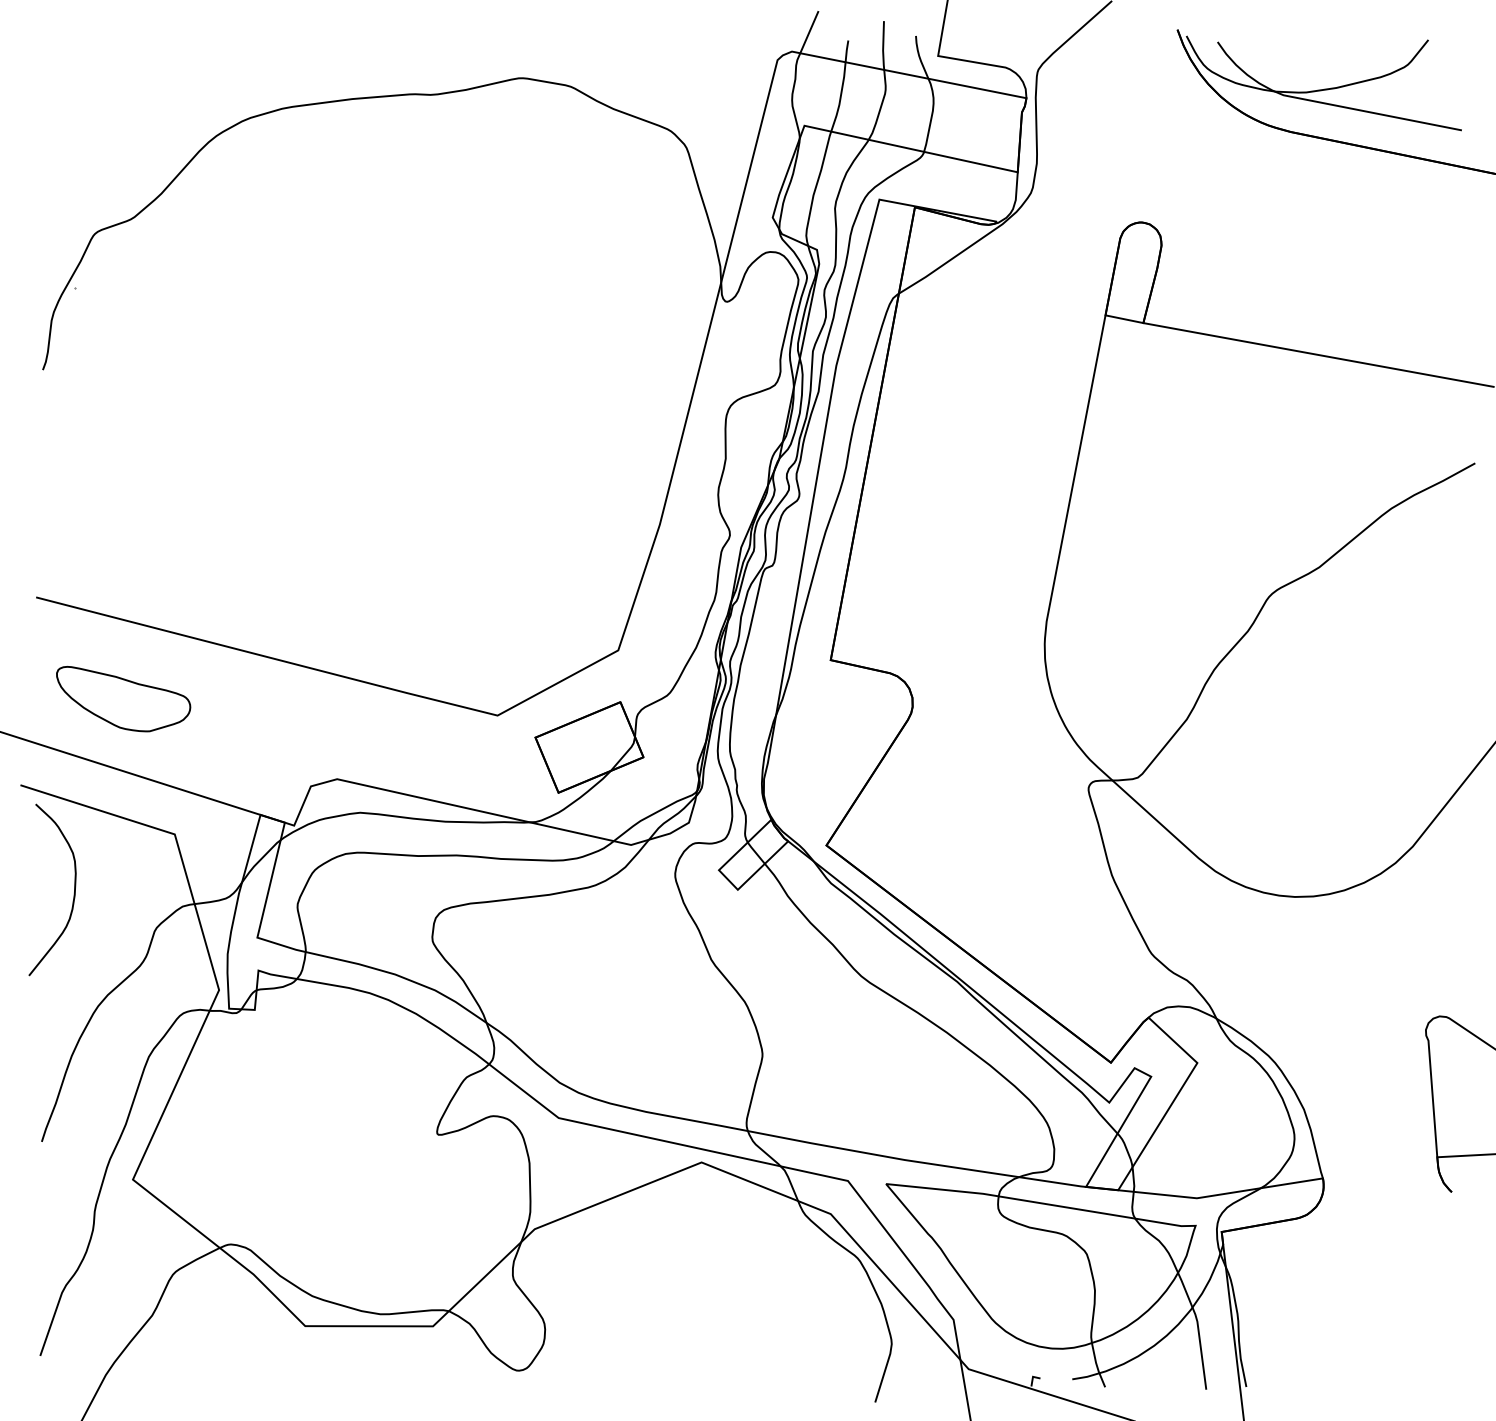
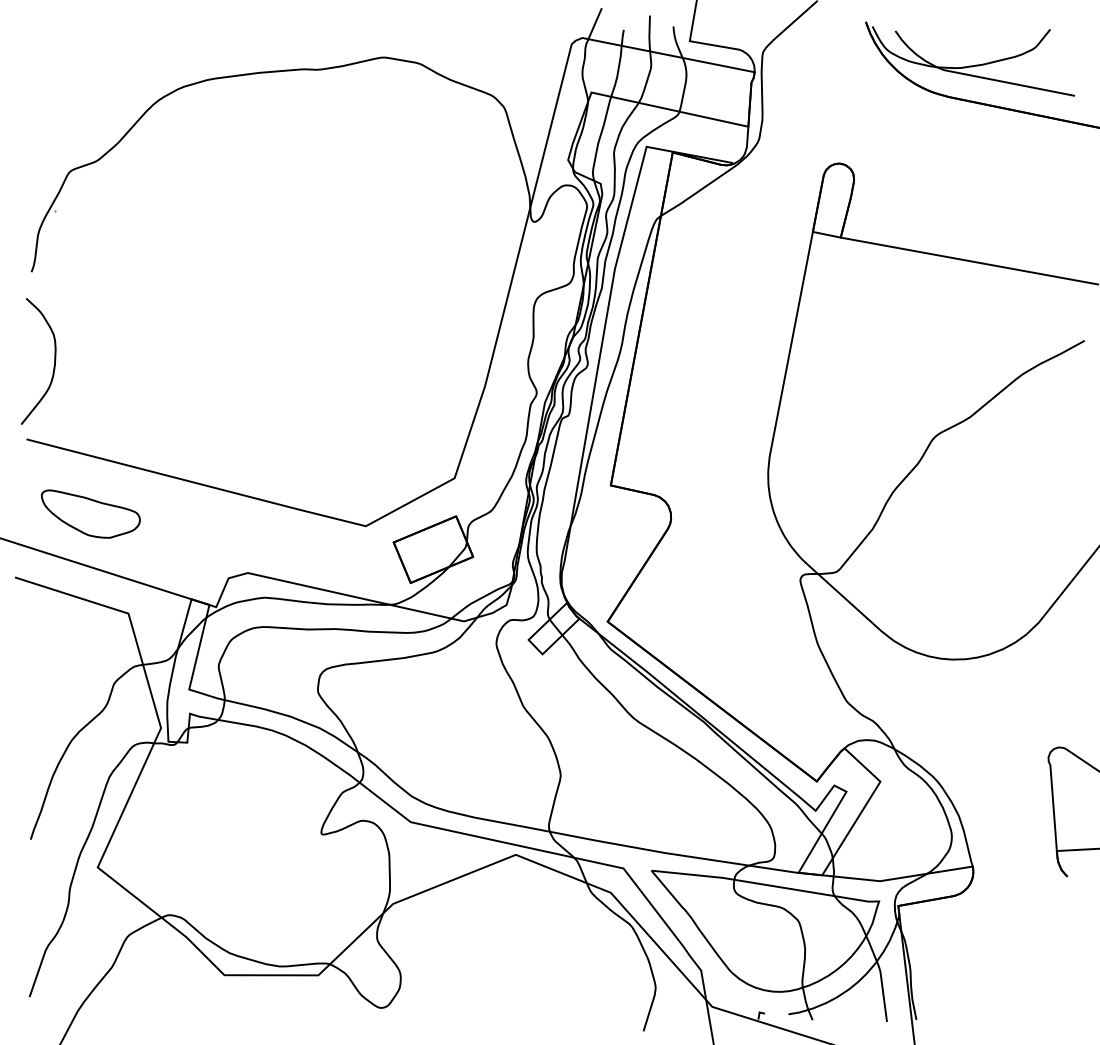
curve: (72, 896) -> (53, 366), moved

